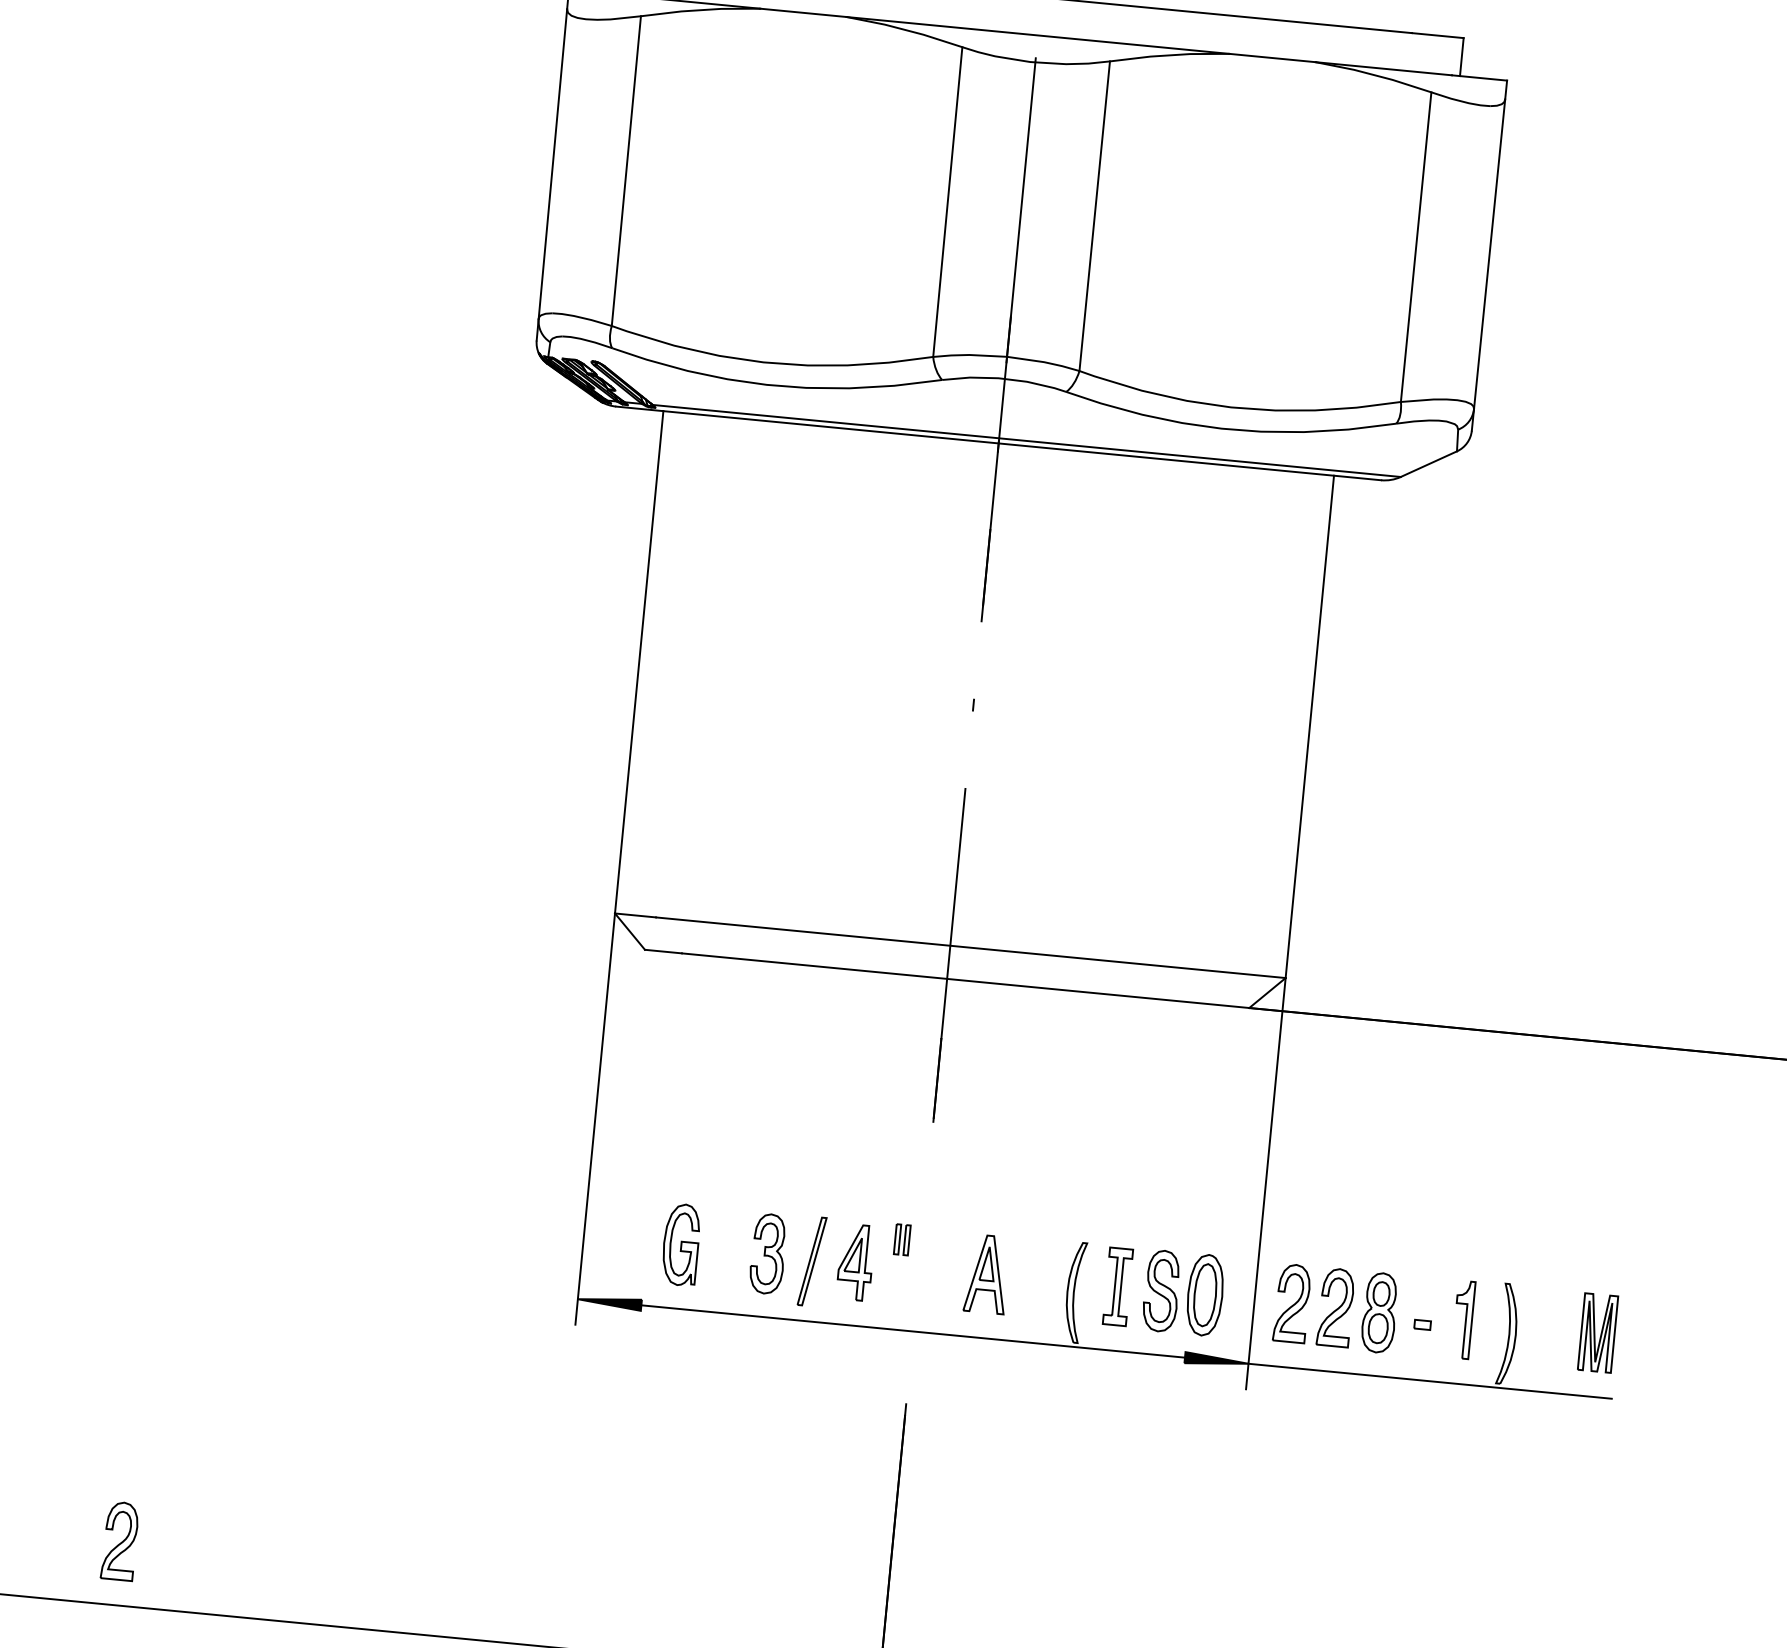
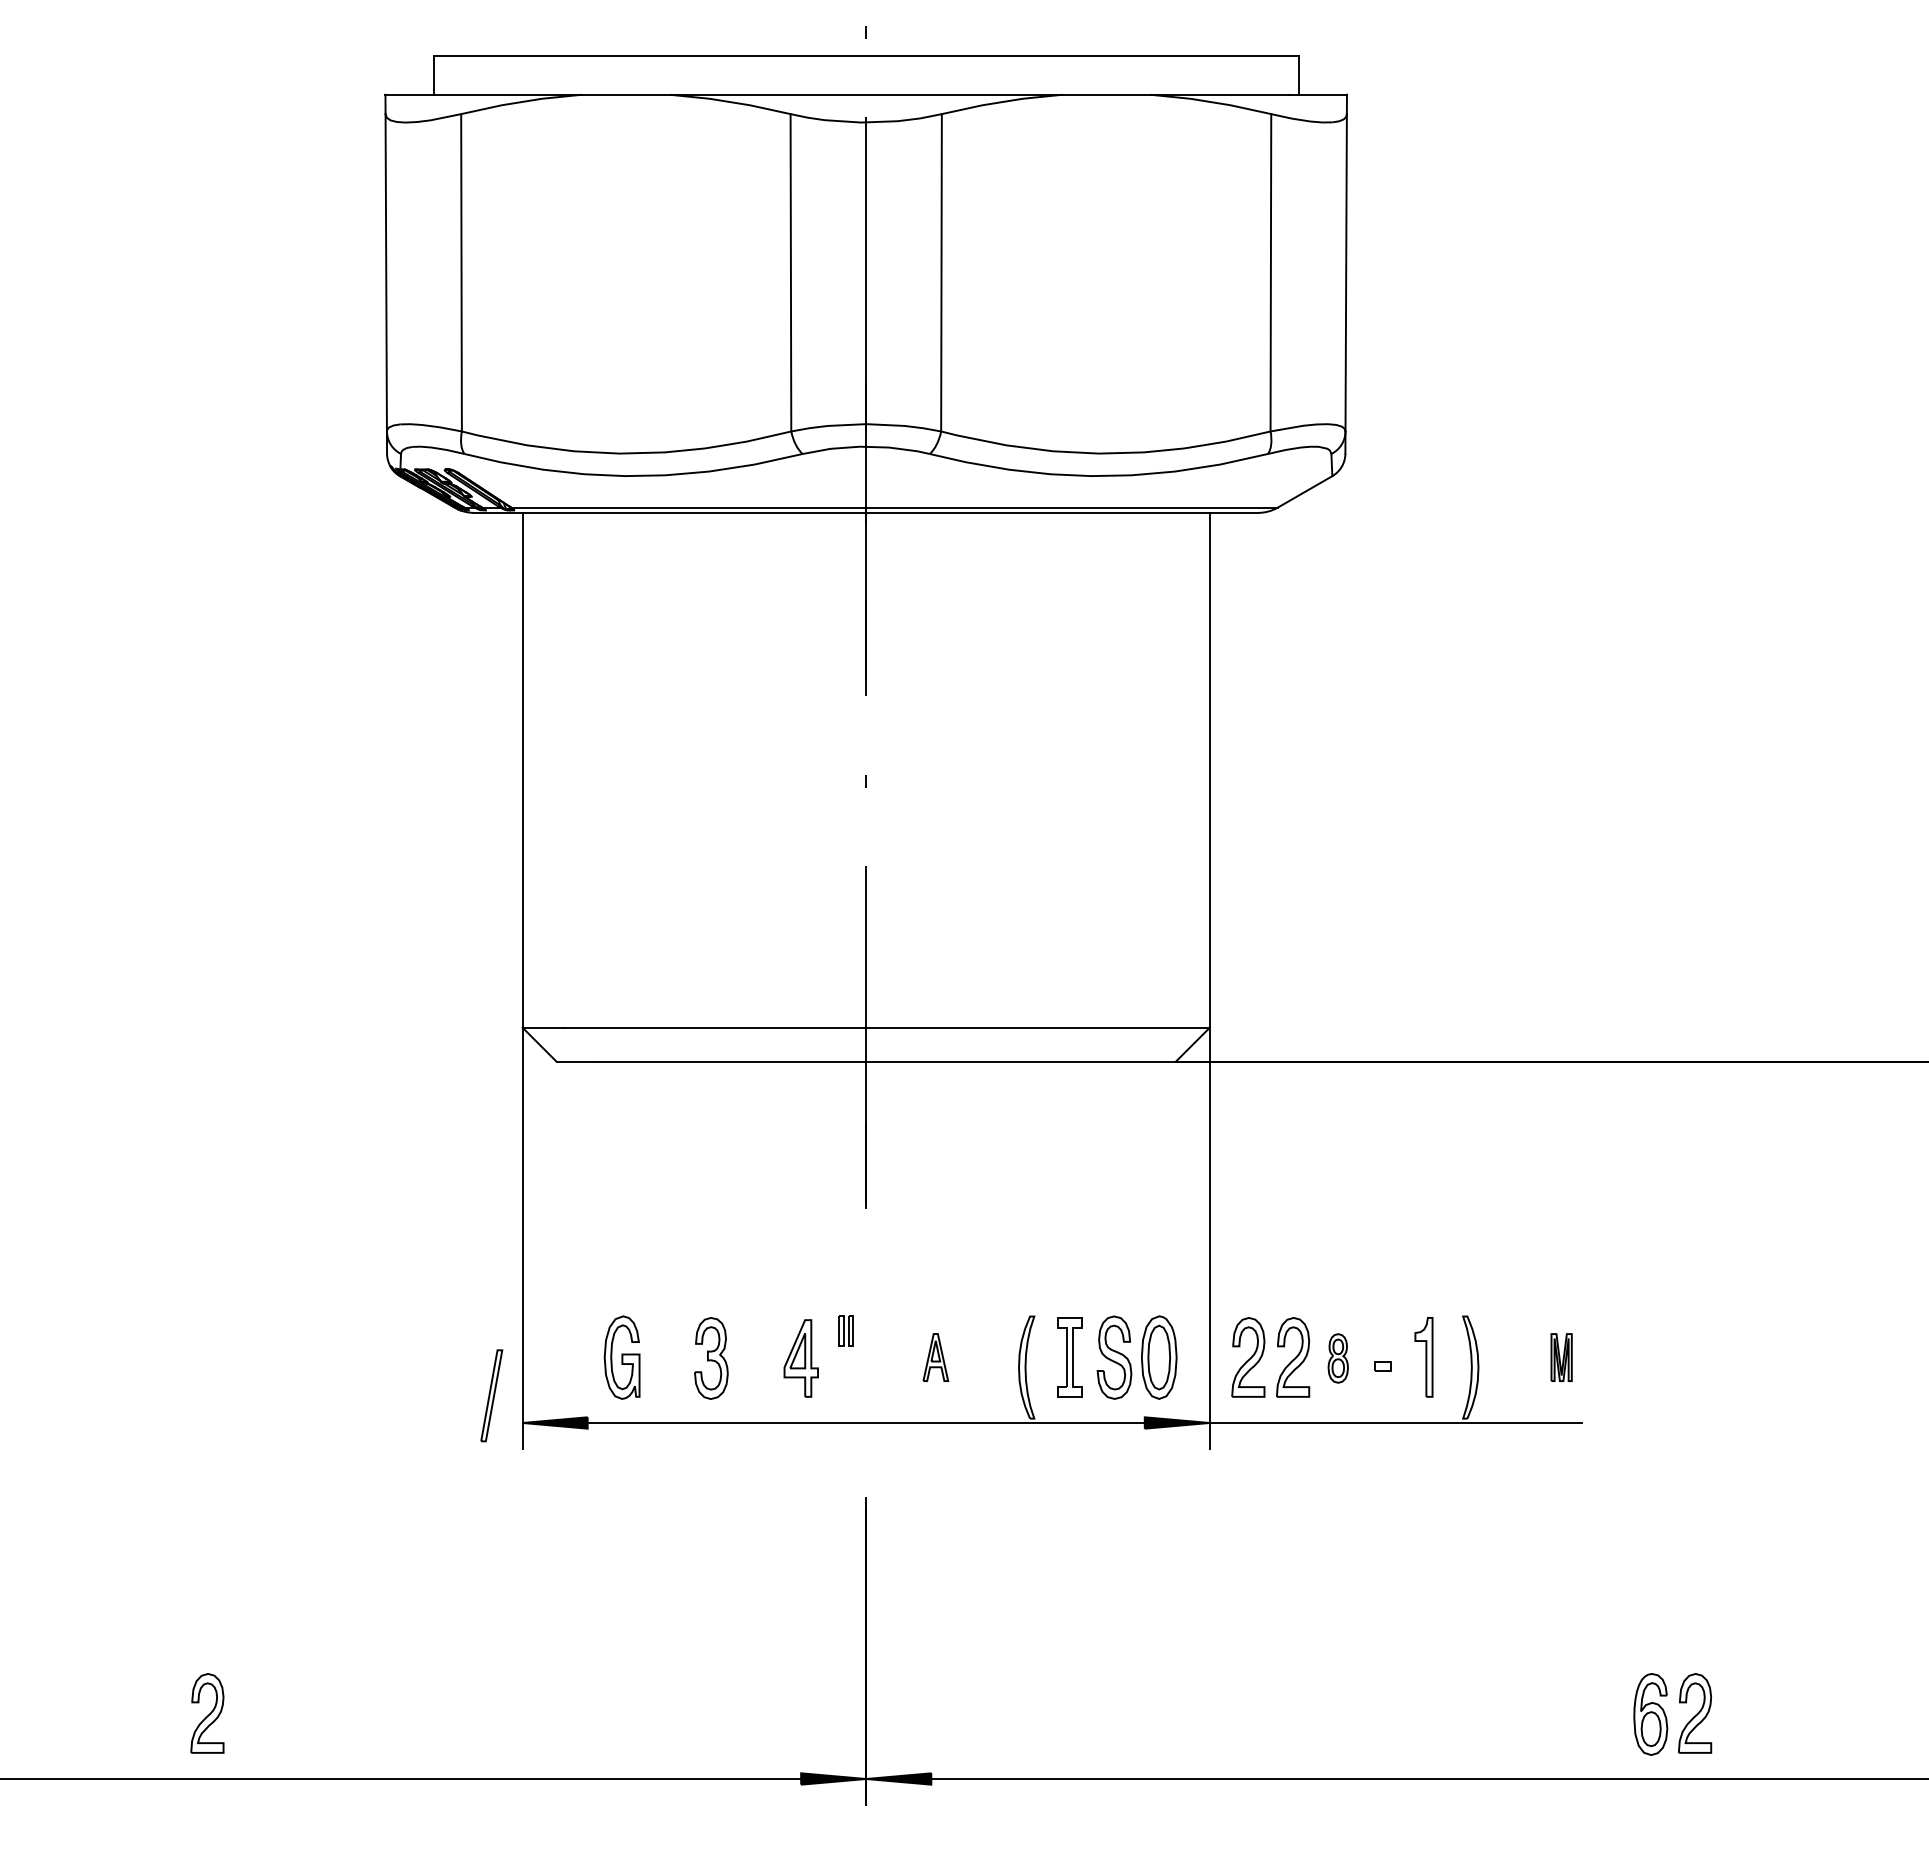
part: (811, 1261) -> (491, 1395), moved
part: (986, 1274) -> (935, 1357), size x0.6
part: (1380, 1312) -> (1338, 1358), size x0.6
part: (1597, 1332) -> (1561, 1357), size x0.6
part: (120, 1541) -> (207, 1713), moved

